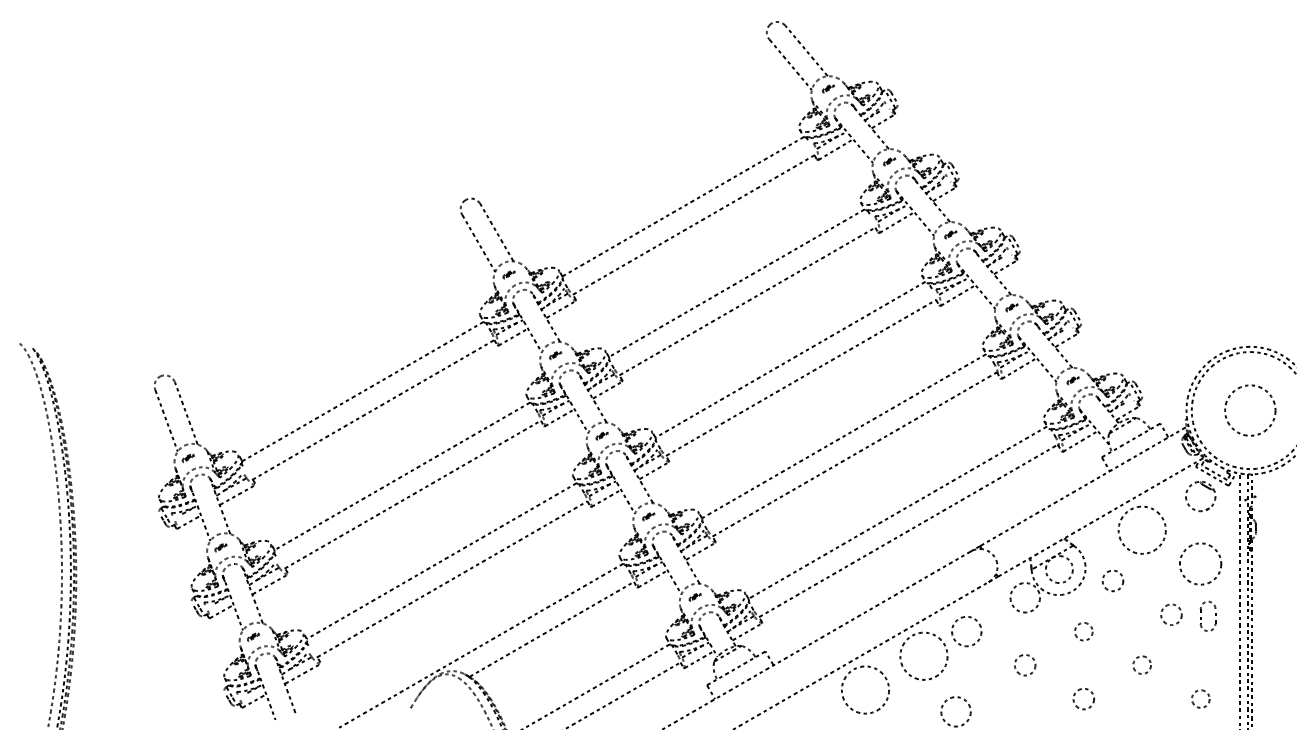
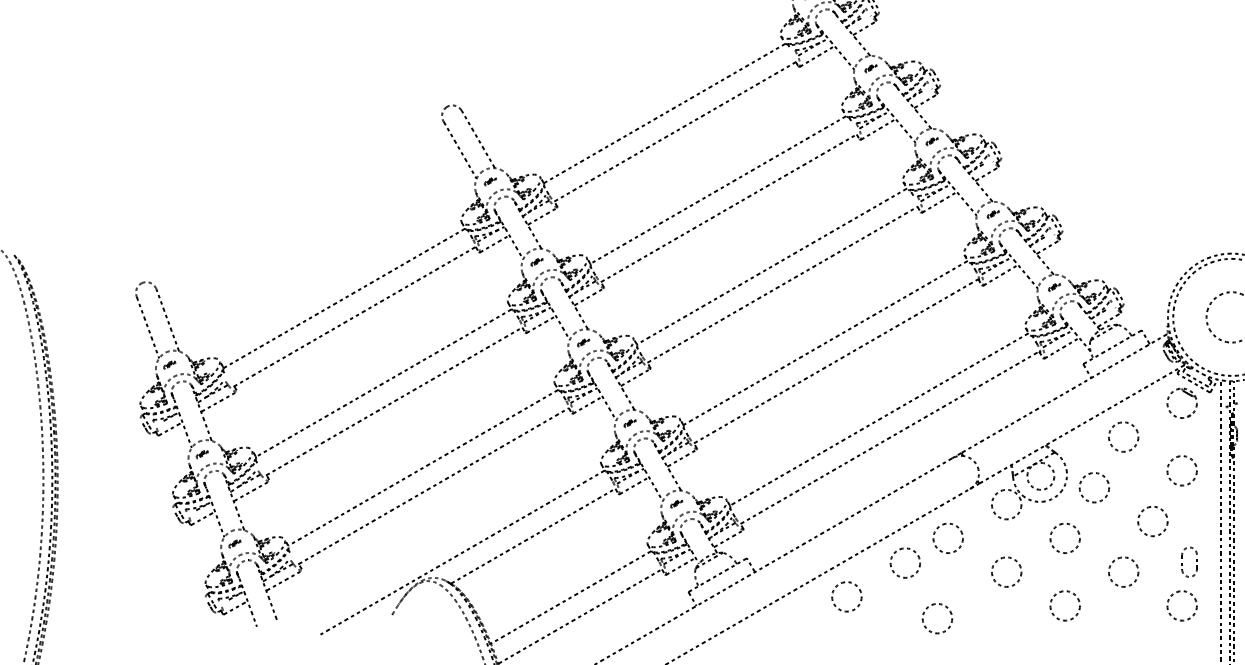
circle: (1142, 530) -> (1123, 437), size x0.62
circle: (1200, 563) -> (1181, 470), size x0.71
circle: (1112, 580) -> (1093, 487), size x1.43
circle: (1171, 614) -> (1152, 521), size x1.43
part: (1201, 617) -> (1182, 563), moved
circle: (1083, 631) -> (1064, 538), size x1.67
circle: (923, 656) -> (904, 563), size x0.62
circle: (1024, 664) -> (1005, 571), size x1.43
circle: (1141, 664) -> (1122, 571), size x1.67
circle: (865, 689) -> (846, 596), size x0.62
circle: (1083, 698) -> (1064, 605), size x1.43
circle: (1200, 698) -> (1181, 605), size x1.67

